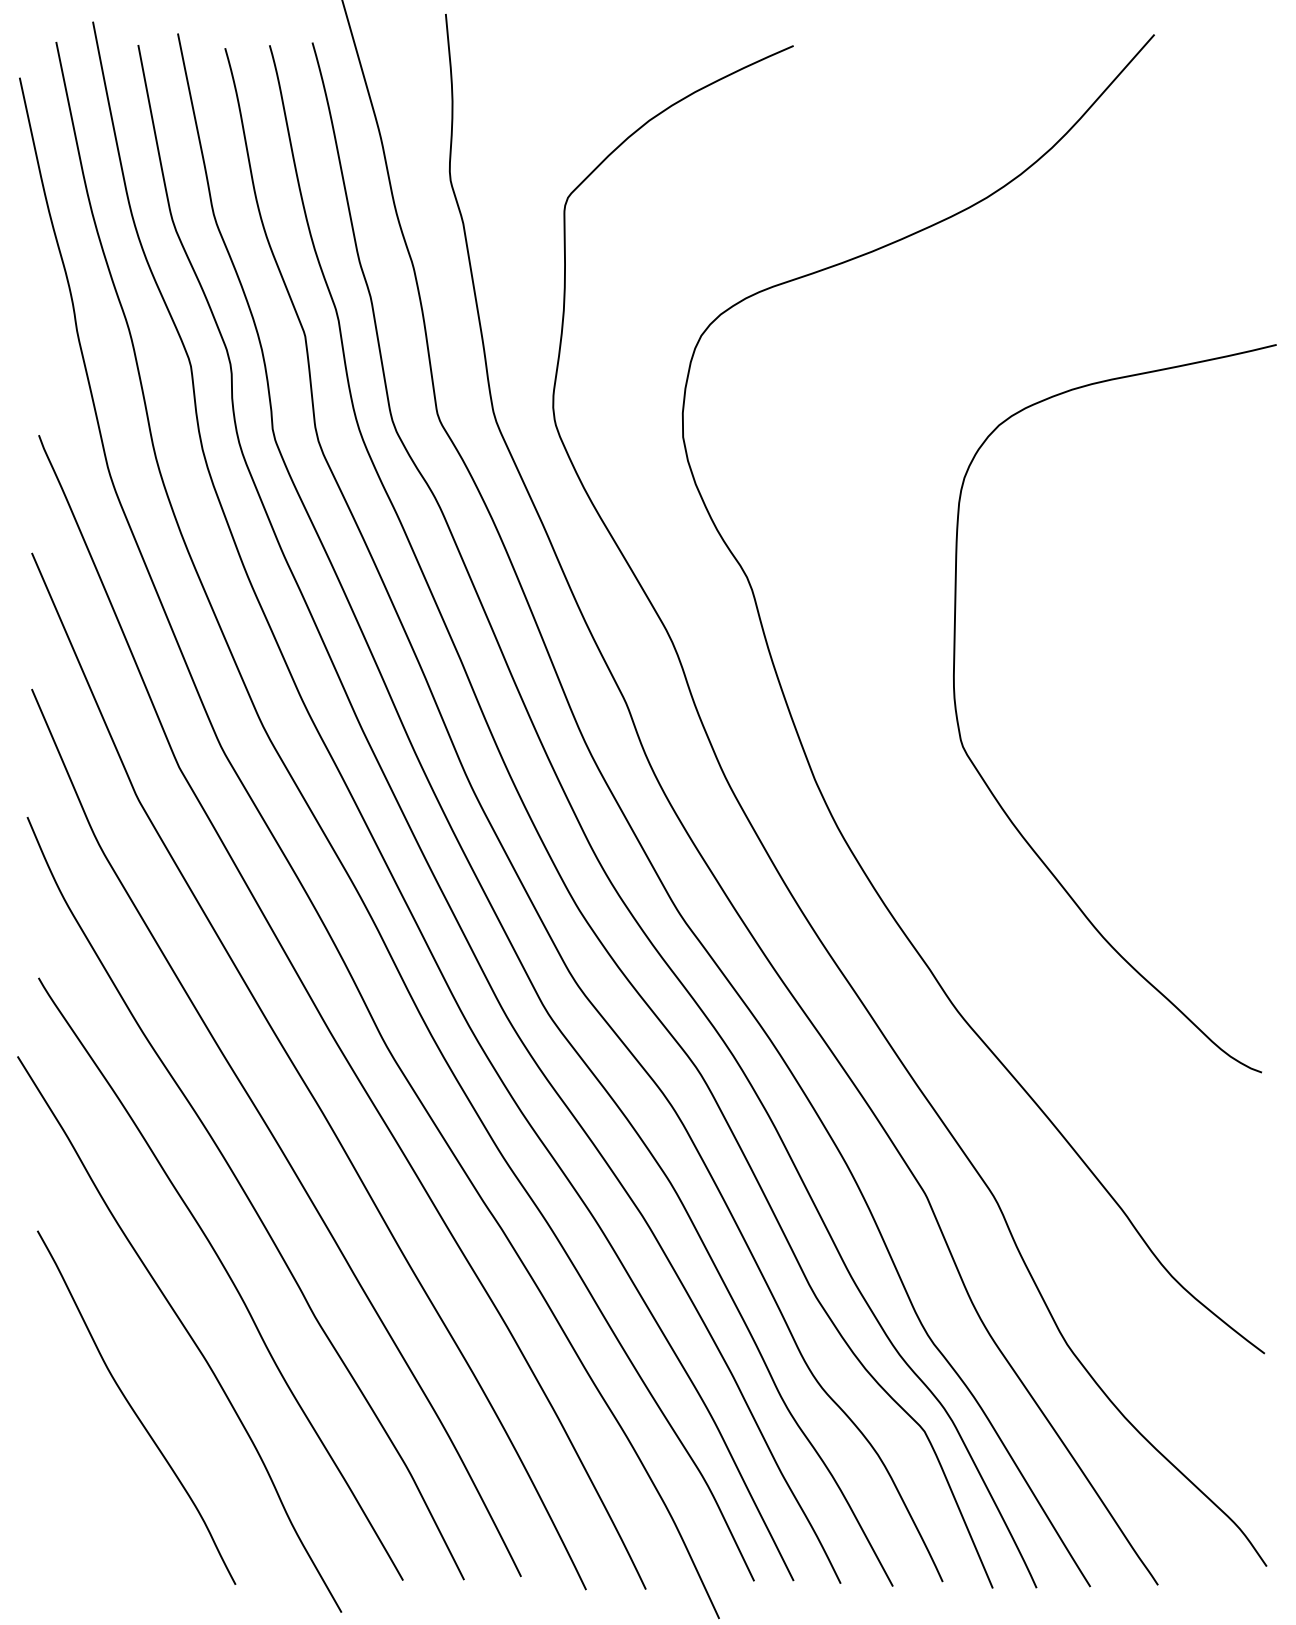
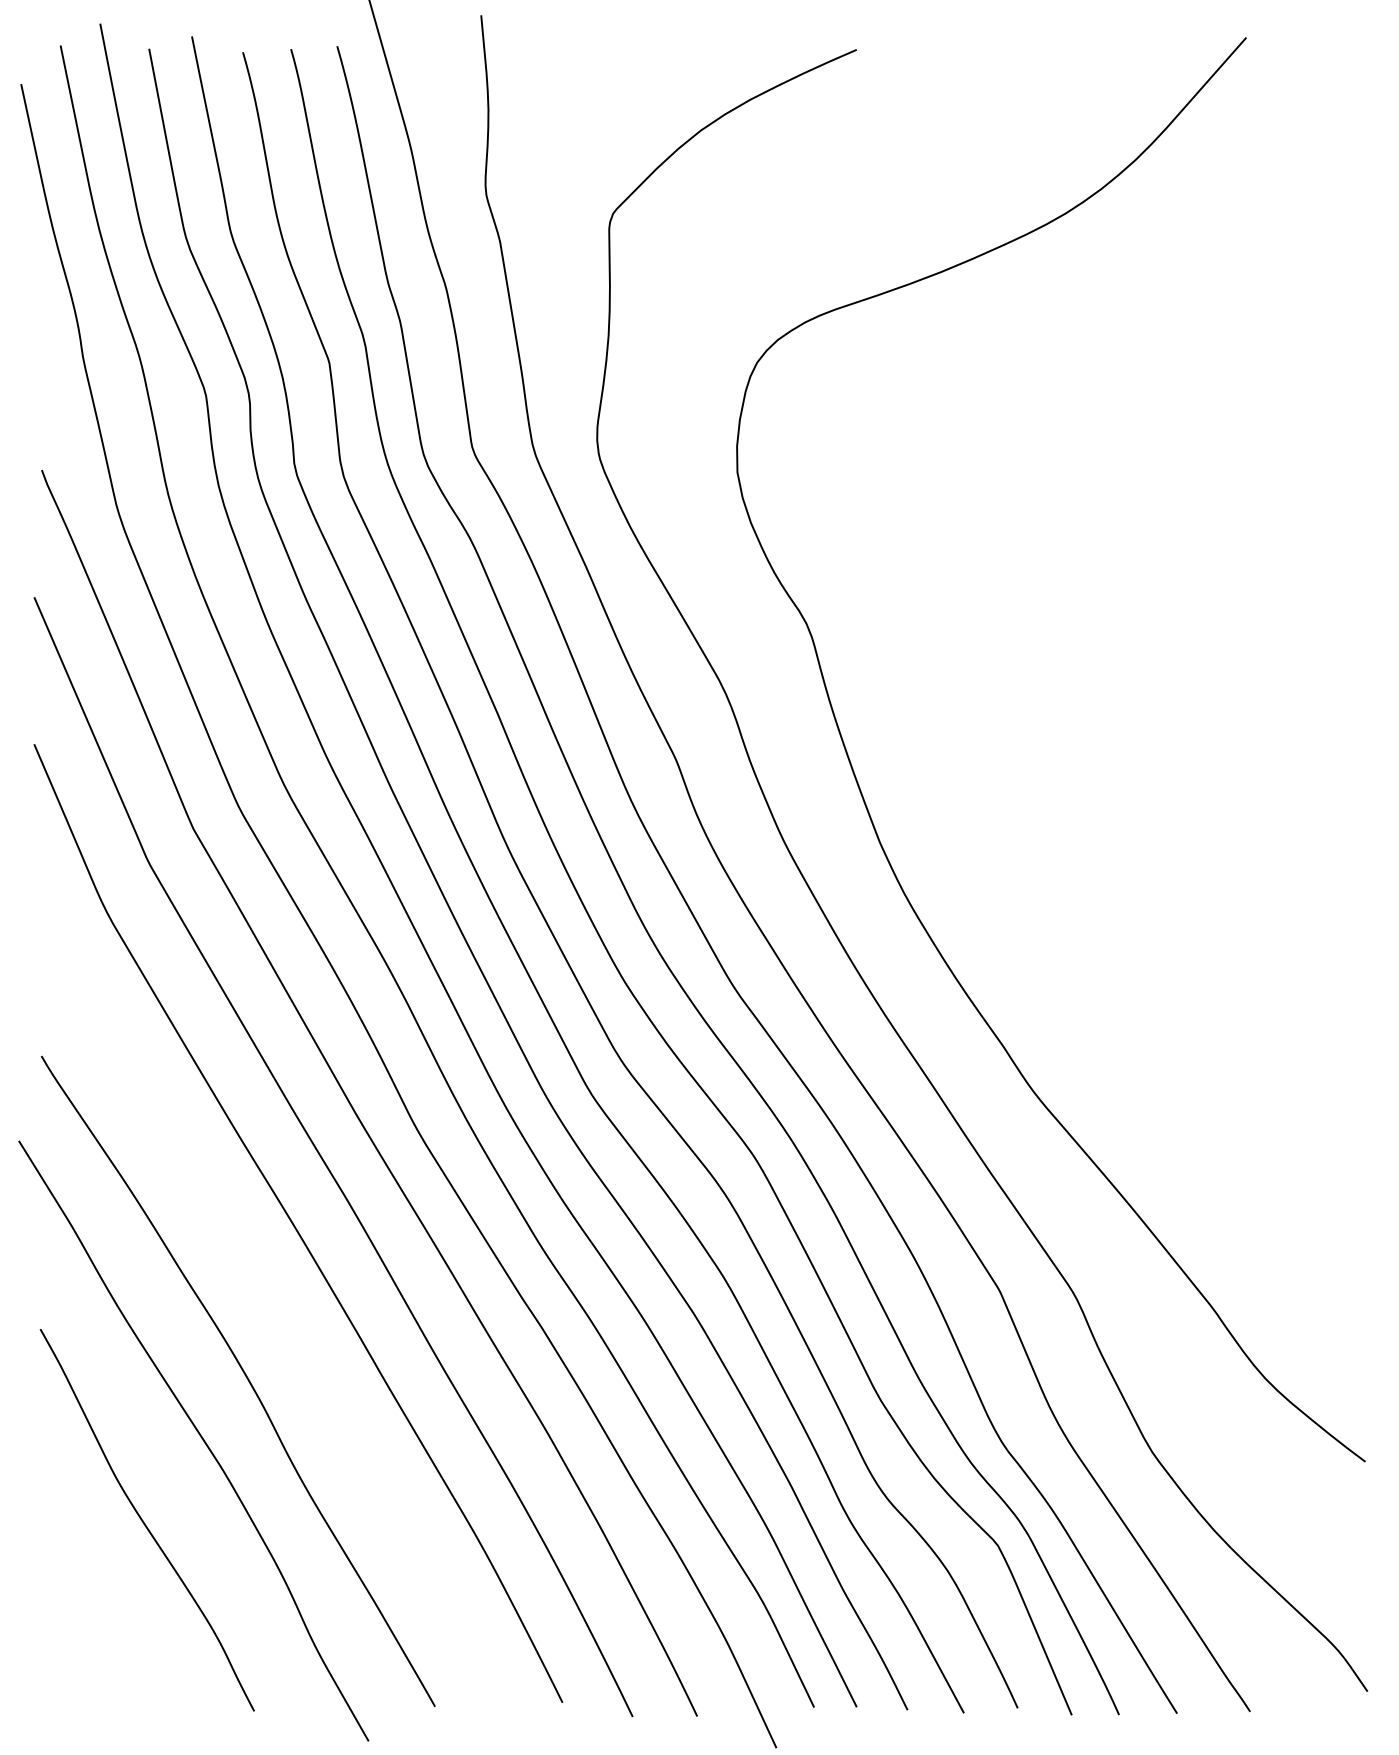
curve: (990, 789) -> (1069, 852), removed
curve: (246, 1196) -> (265, 1292), removed

